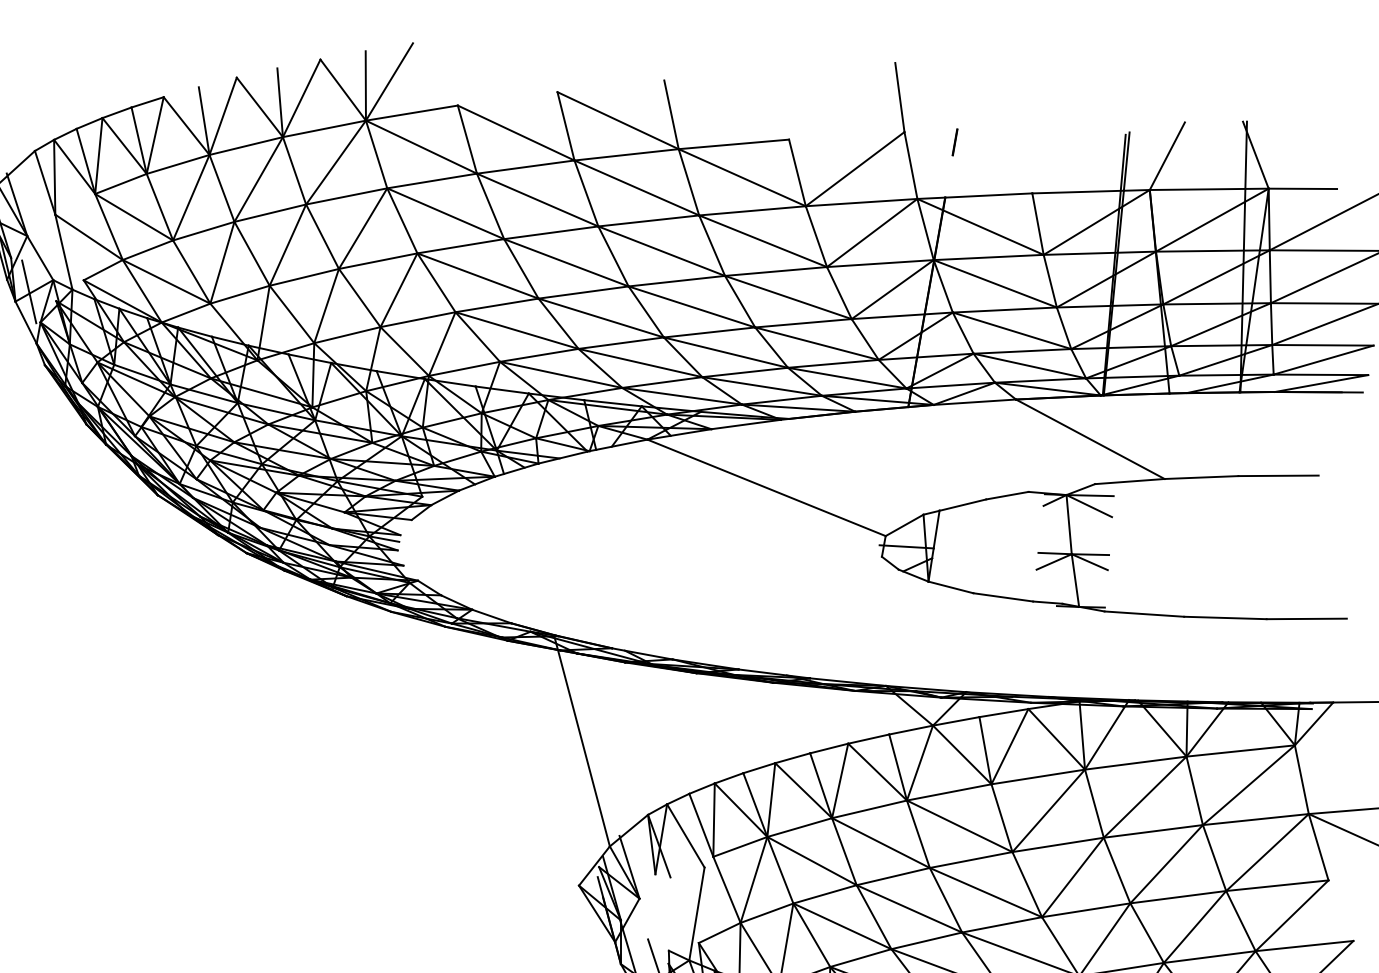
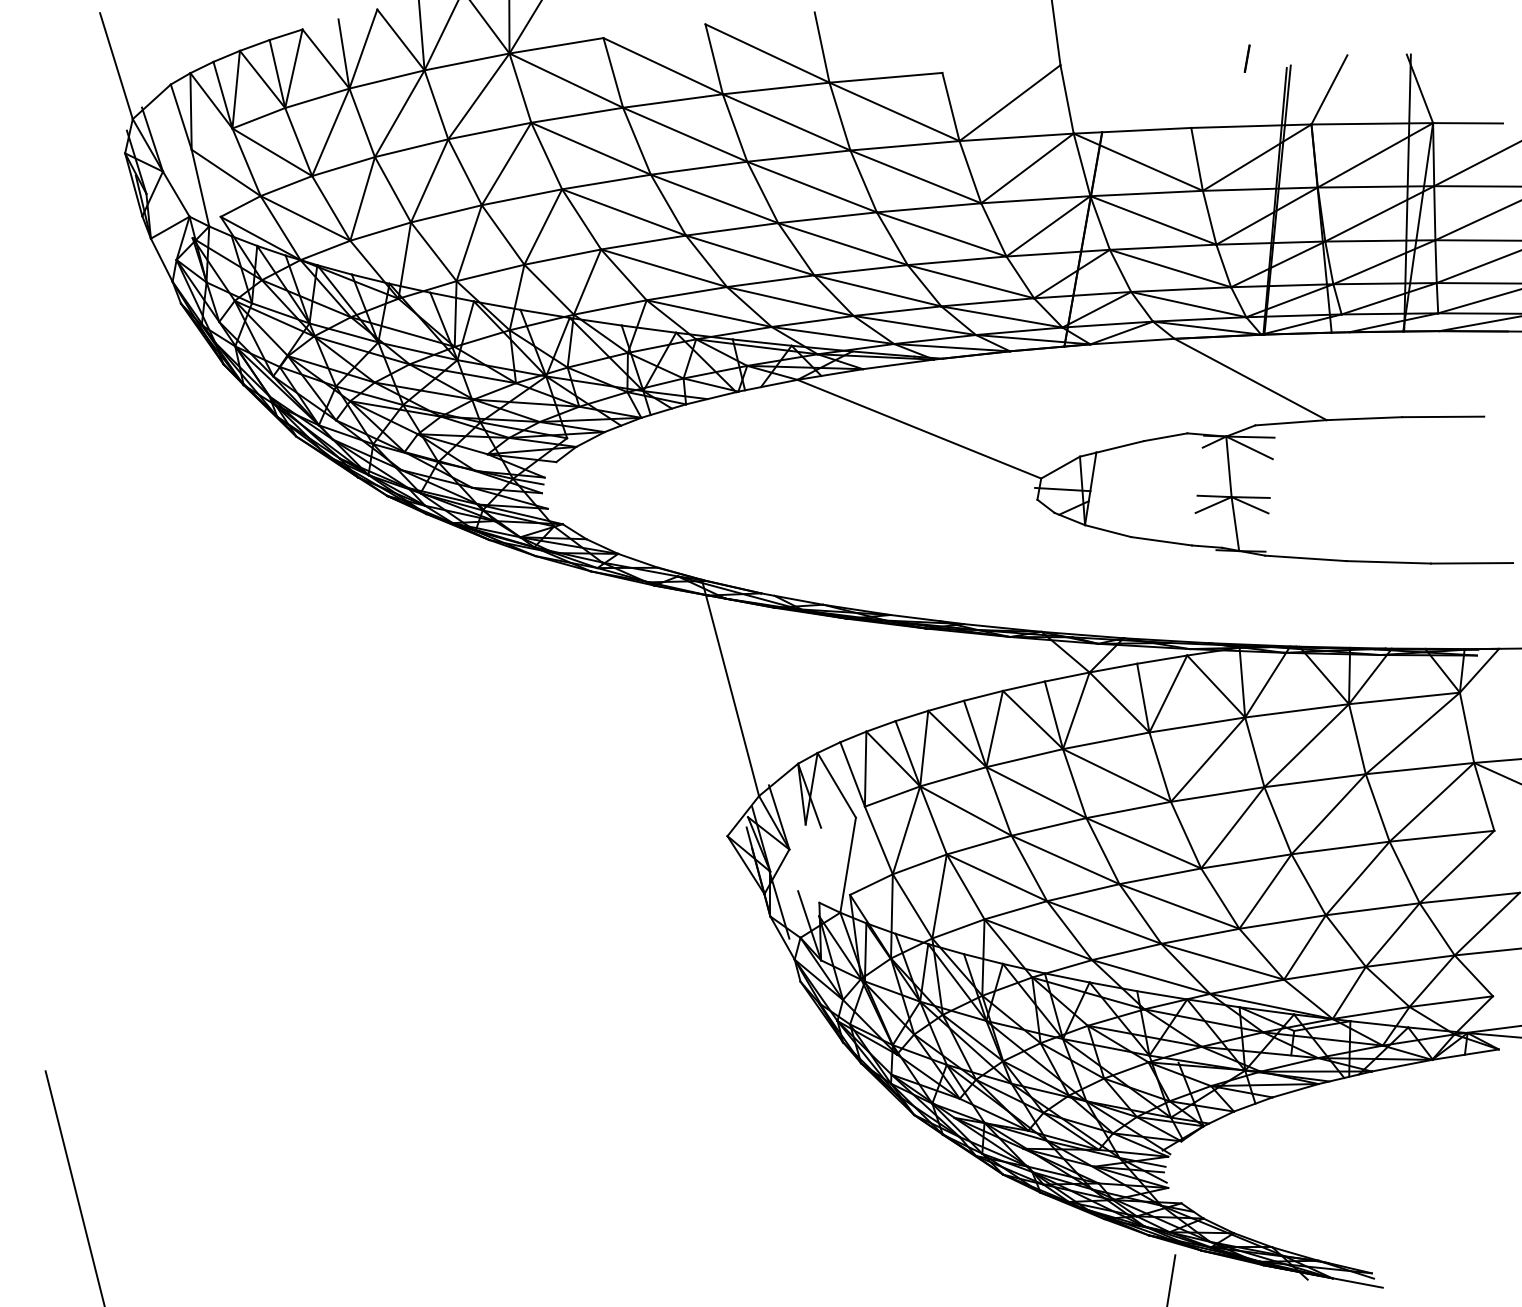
line: (954, 142) -> (1246, 58), moved
line: (28, 291) -> (164, 228), removed

